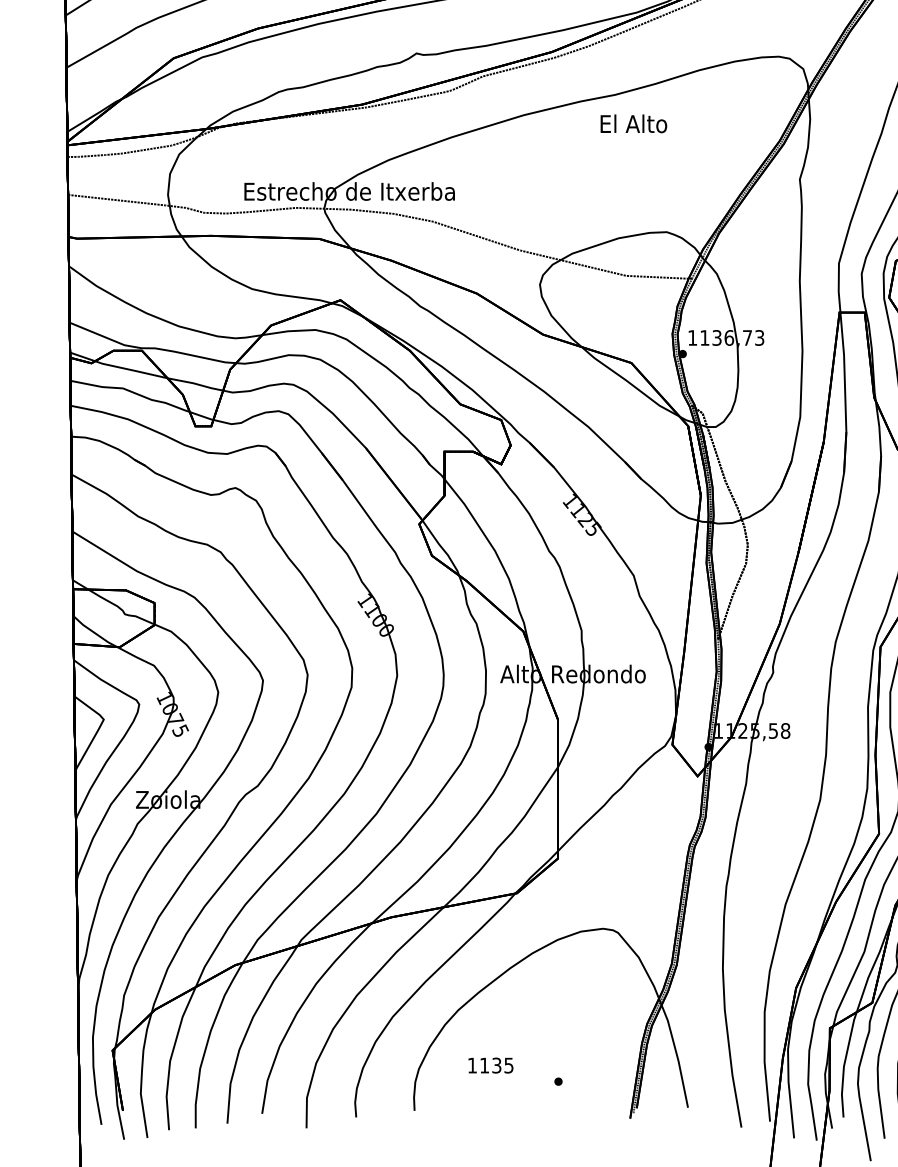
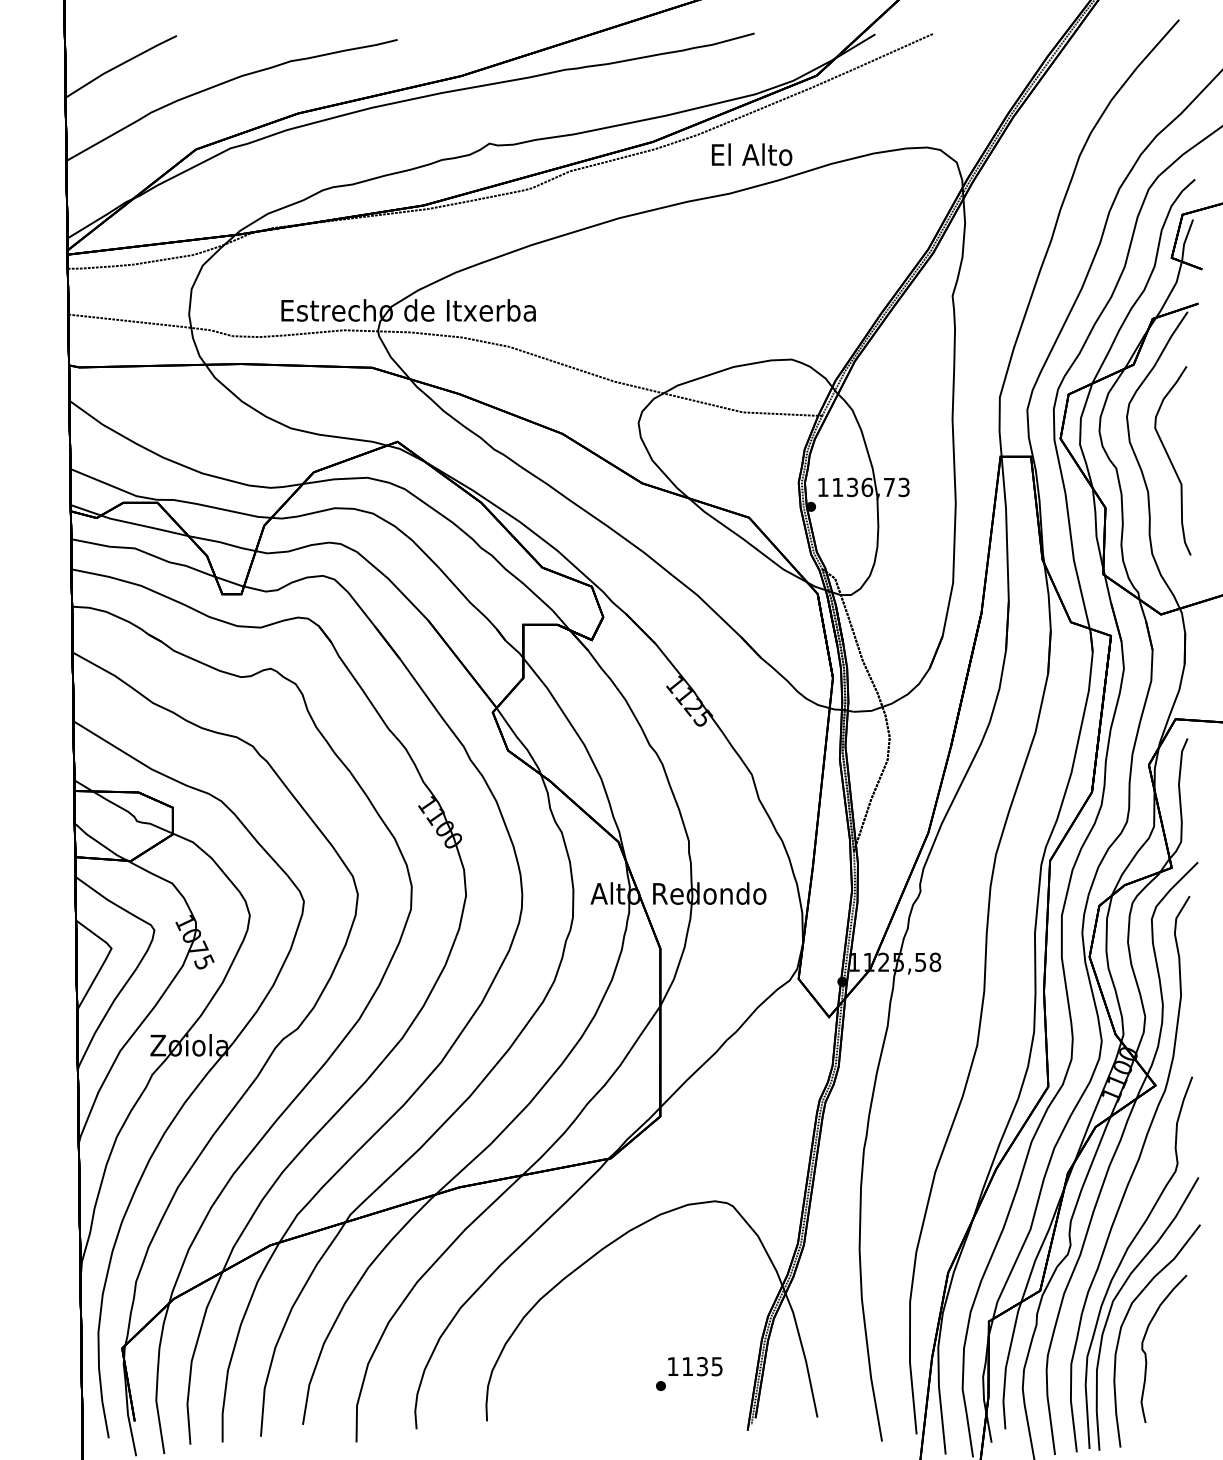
text: (634, 123) -> (752, 154), moved
text: (491, 1065) -> (695, 1366), moved

